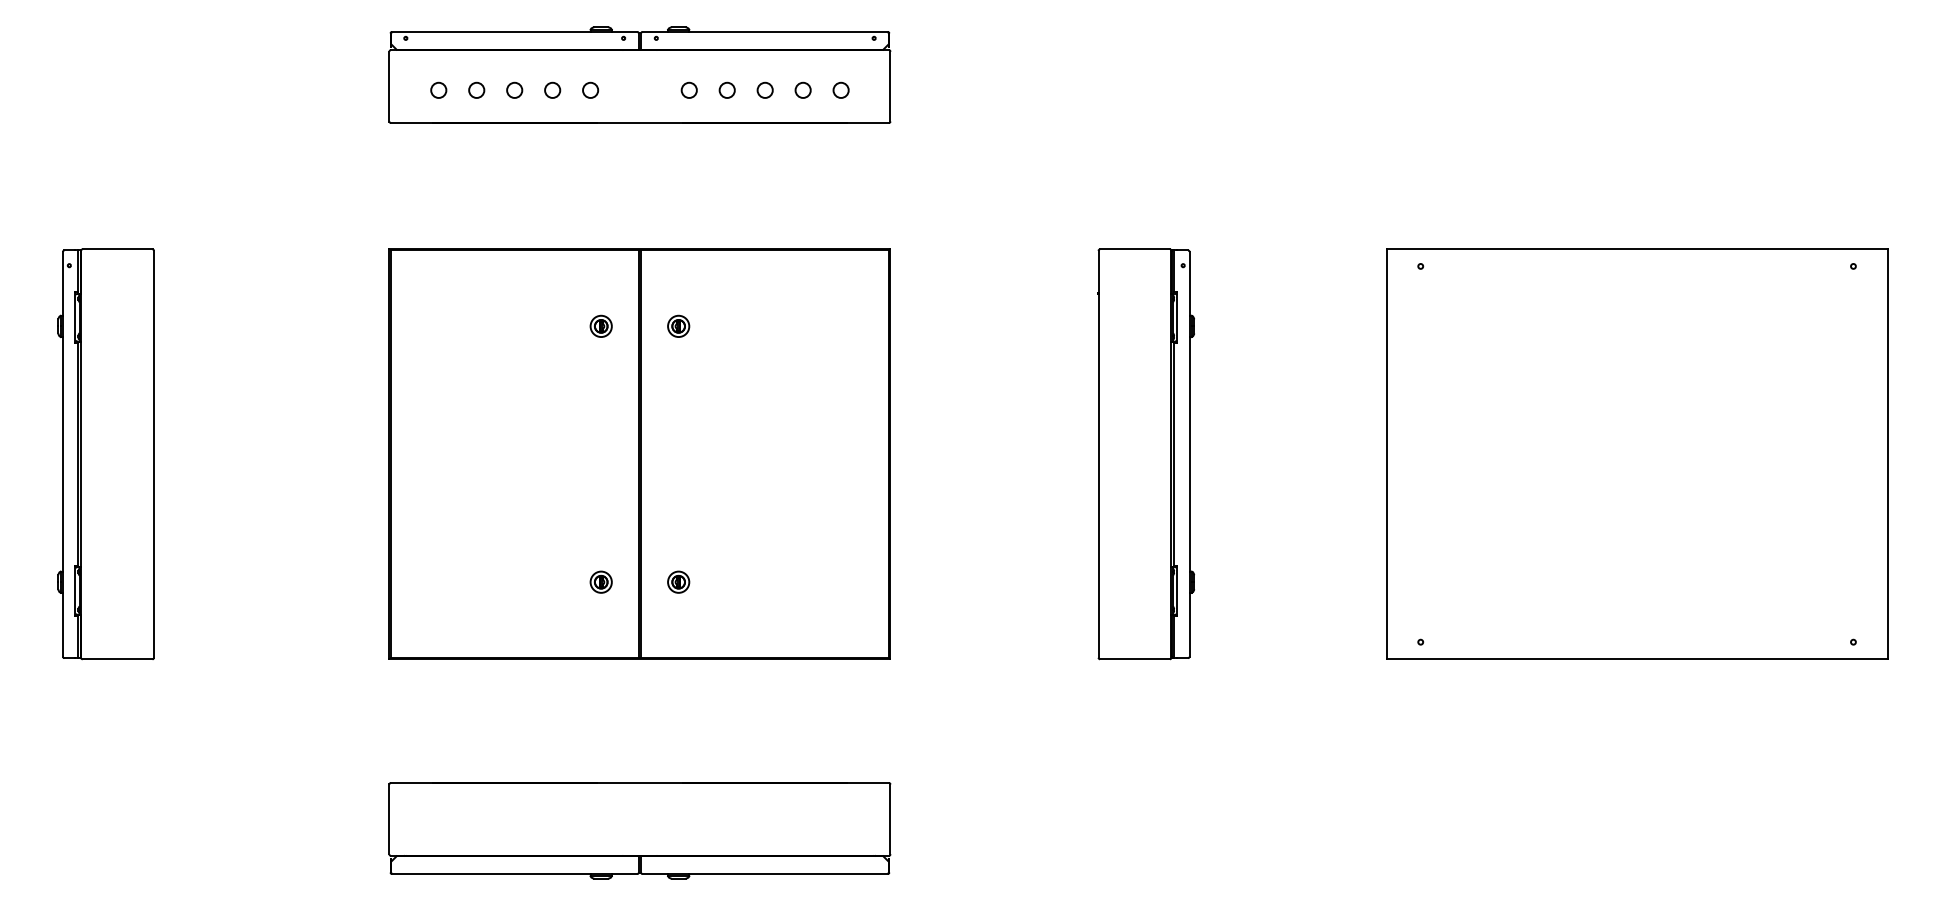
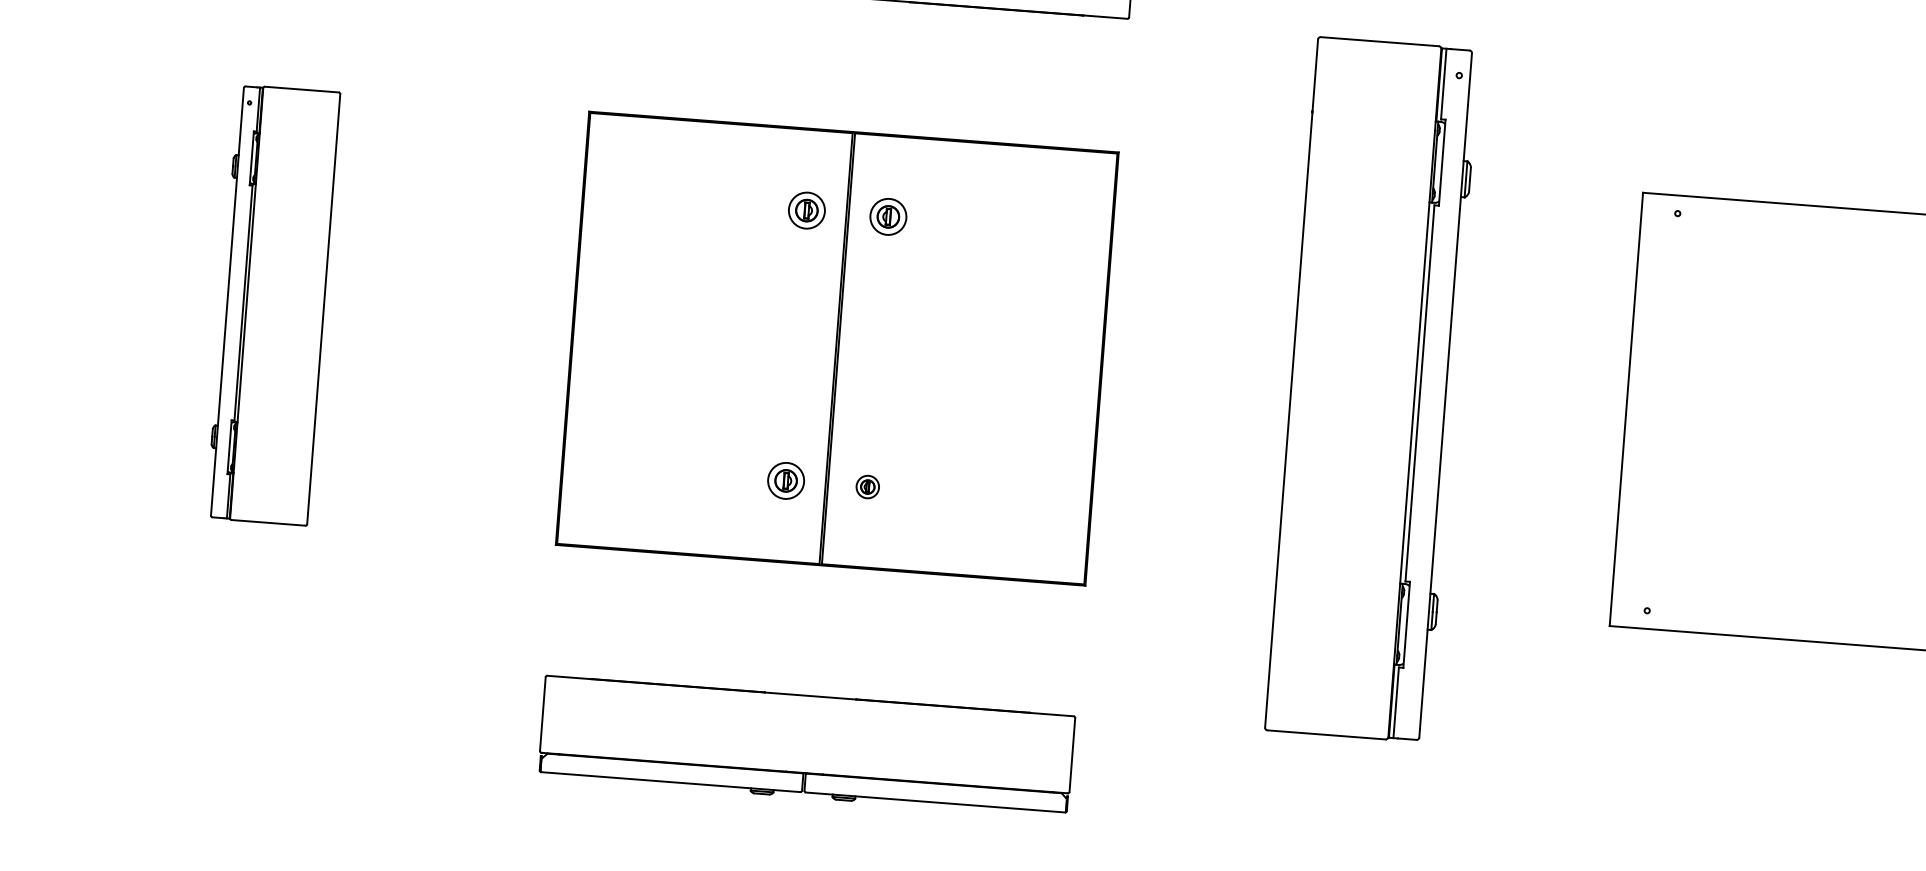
part: (600, 325) -> (806, 209), size x1.6
part: (678, 325) -> (888, 215), size x1.6
part: (1146, 454) -> (1372, 390), size x1.6
part: (600, 581) -> (785, 479), size x1.6

